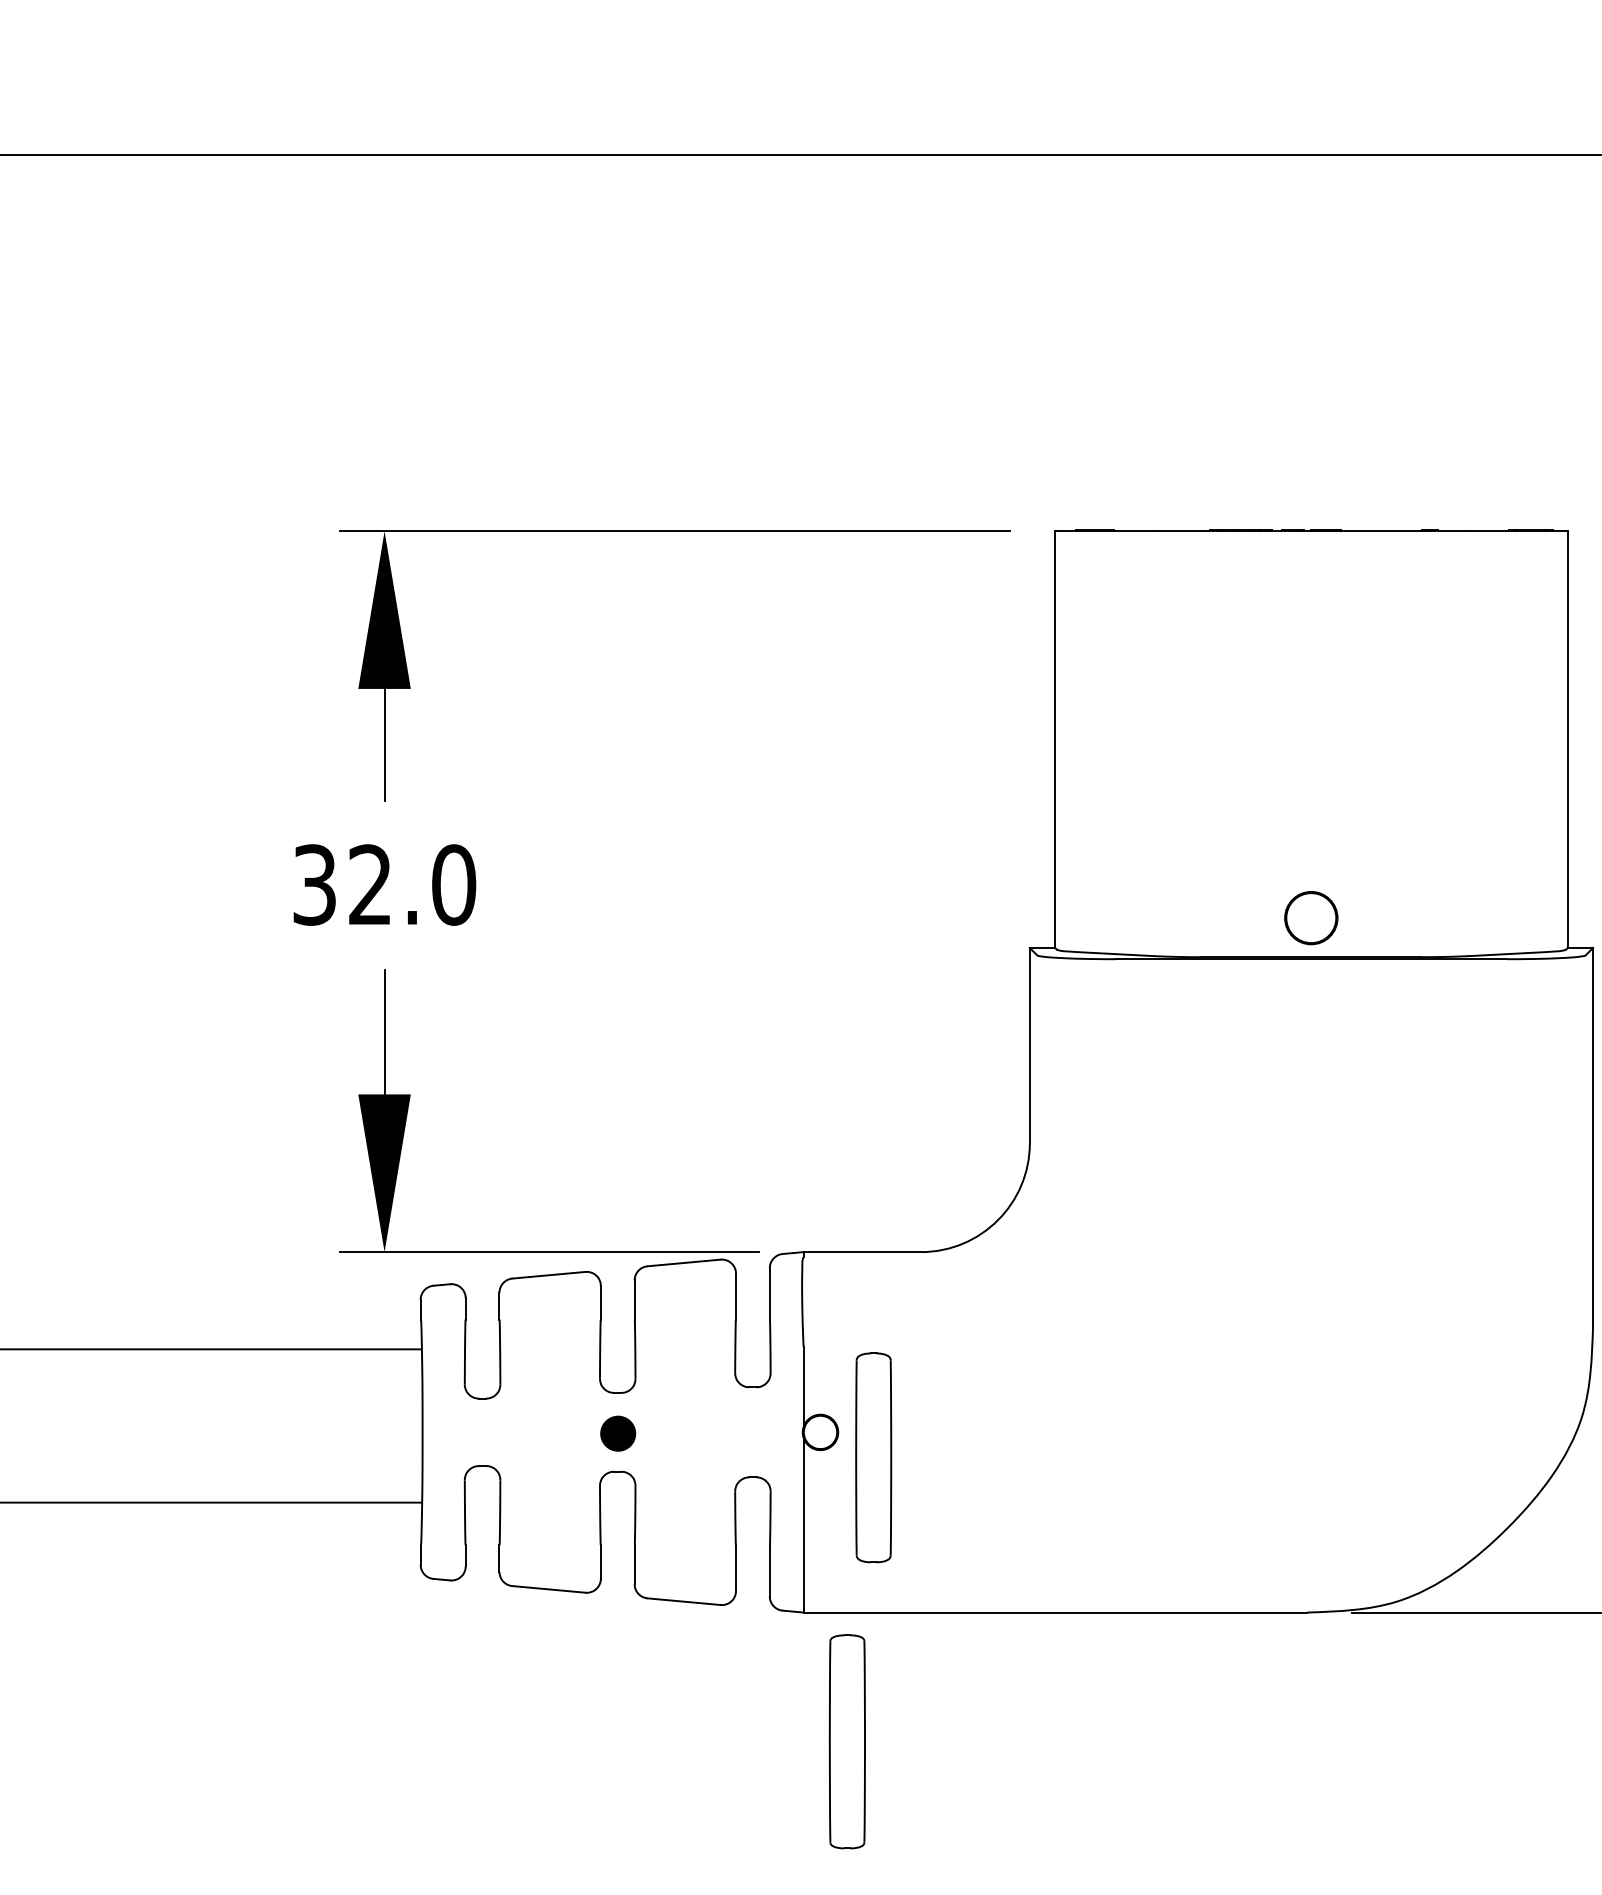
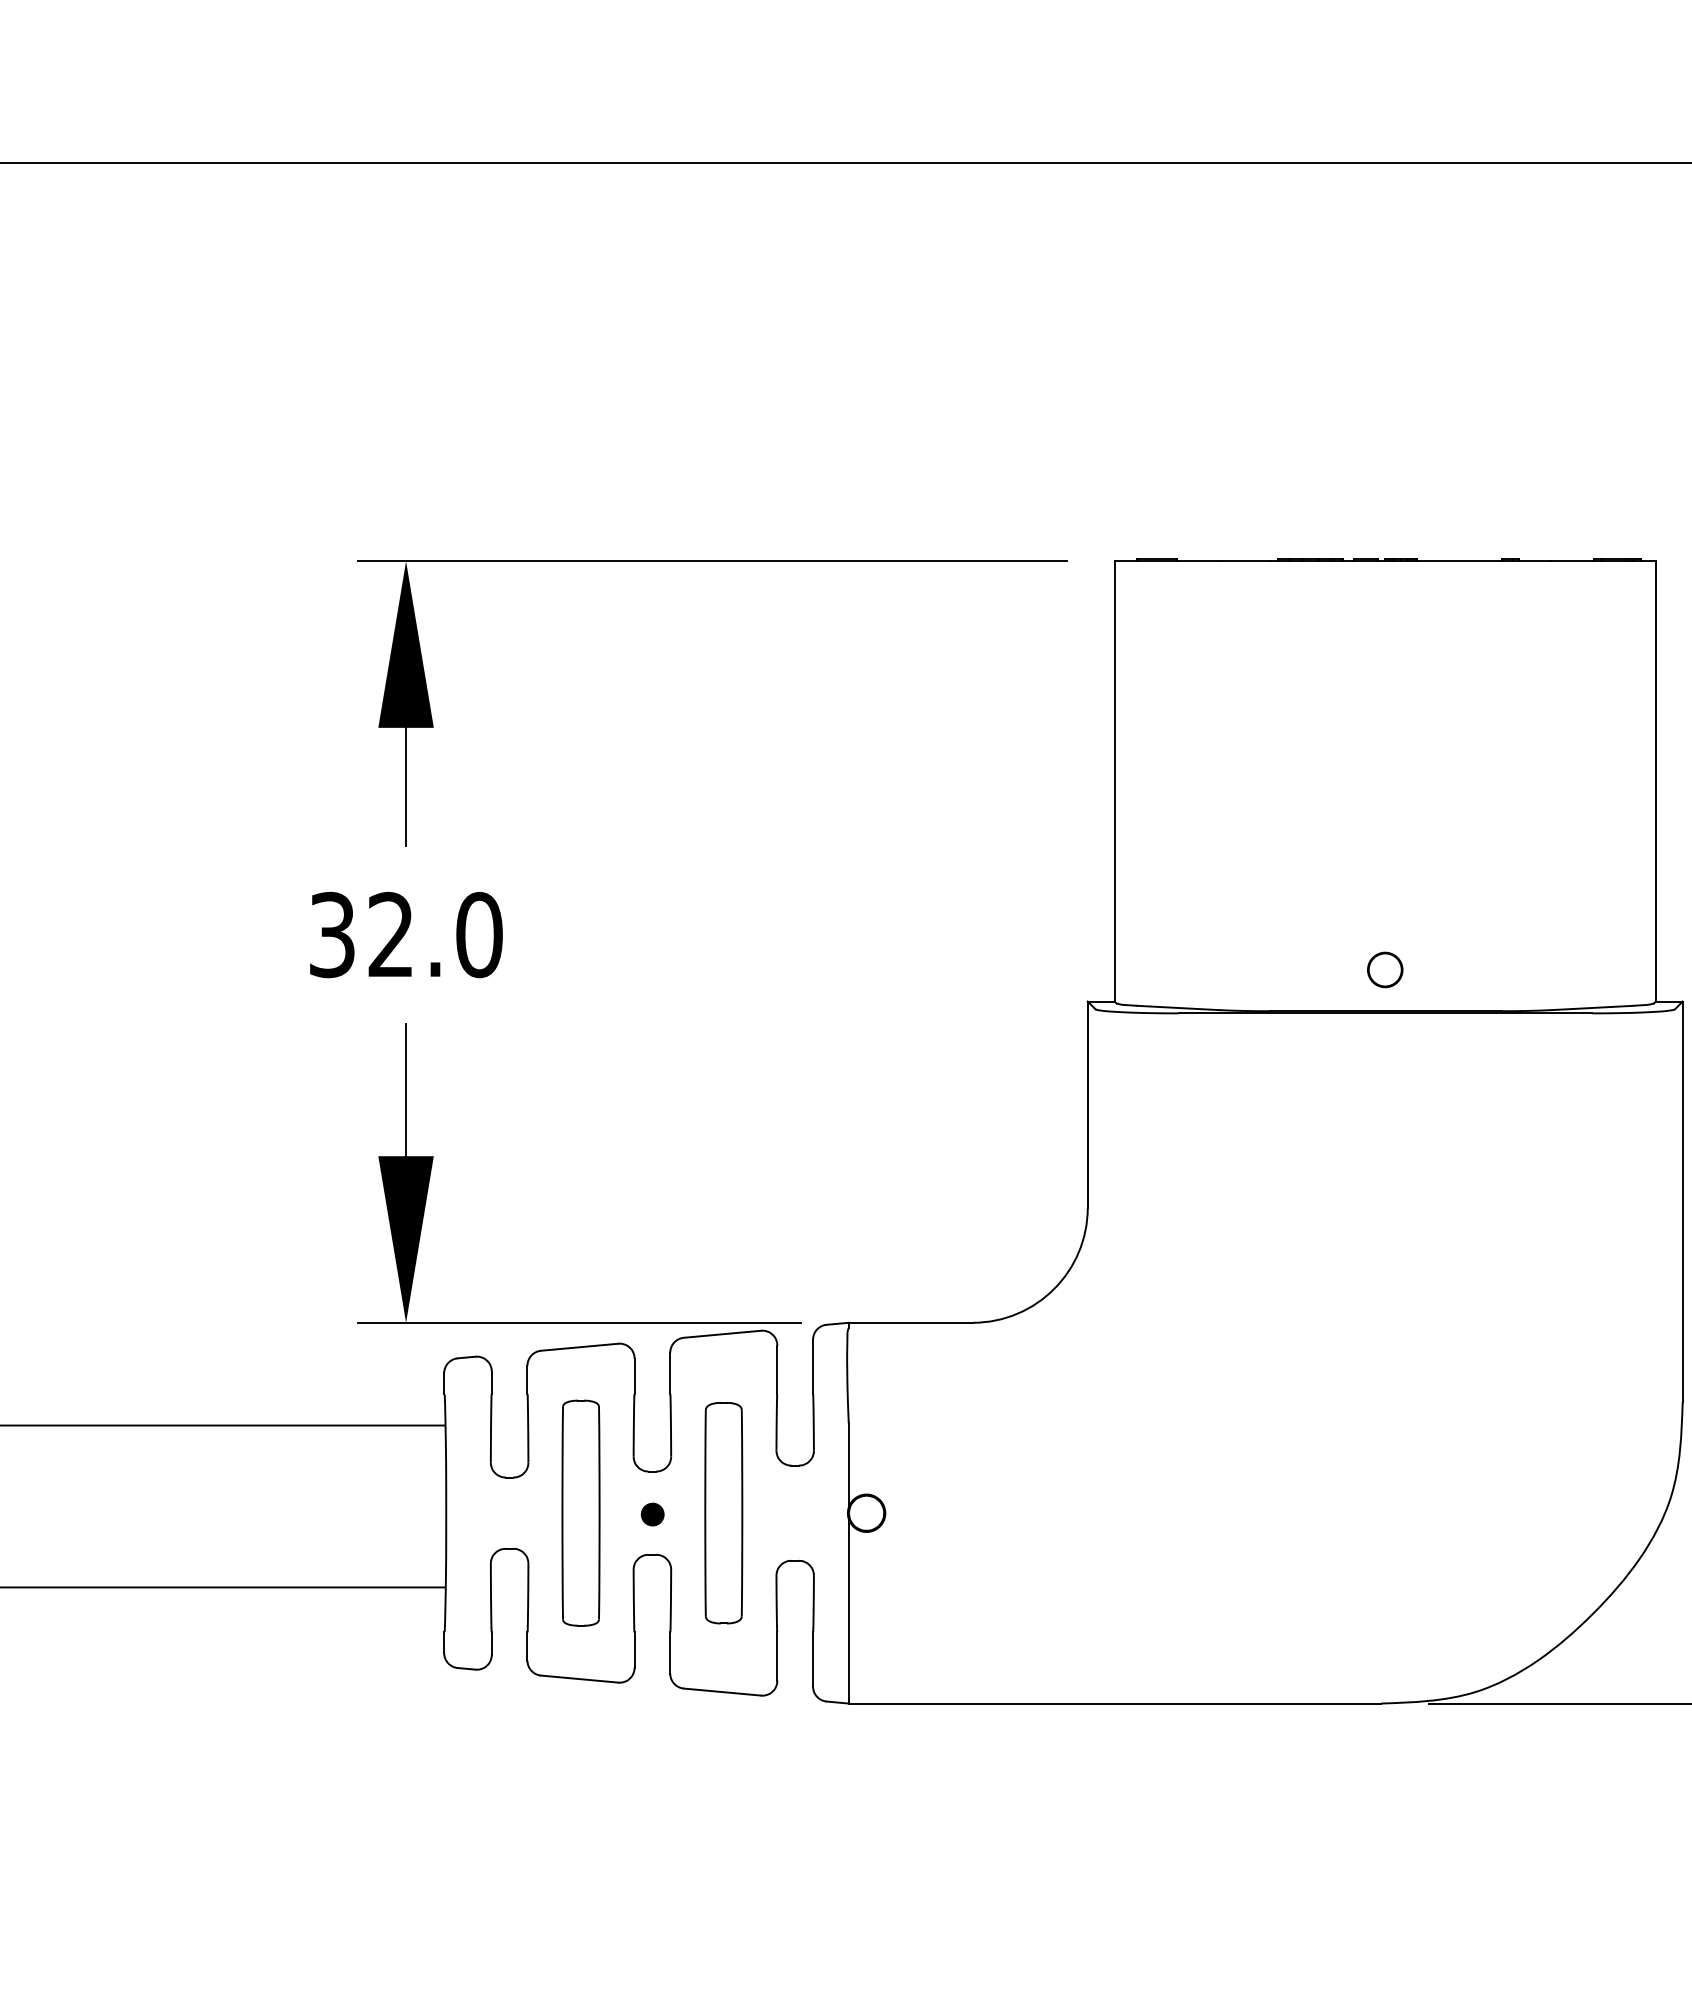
part: (1311, 917) -> (1385, 969), size x0.62
part: (617, 1433) -> (652, 1514), size x0.62
part: (873, 1458) -> (723, 1513), moved
part: (846, 1741) -> (580, 1512), moved

